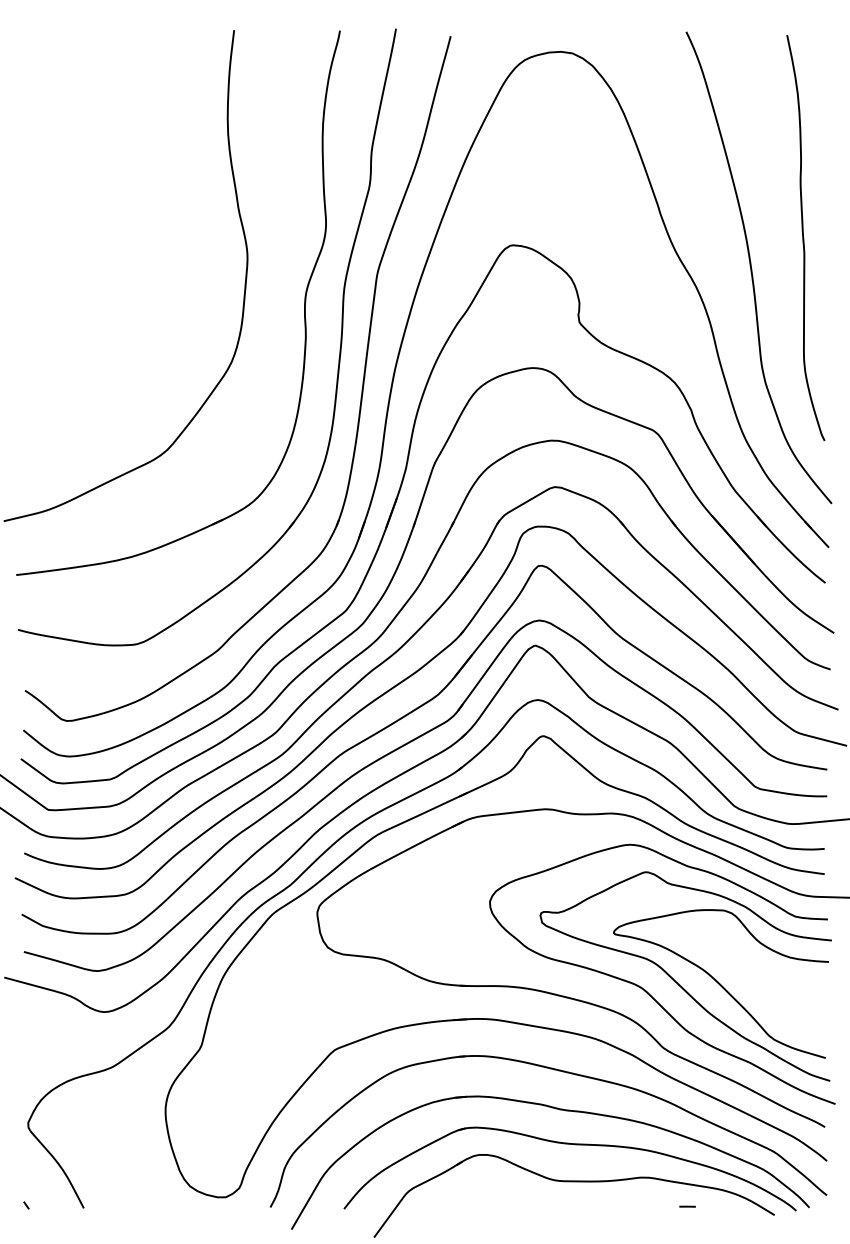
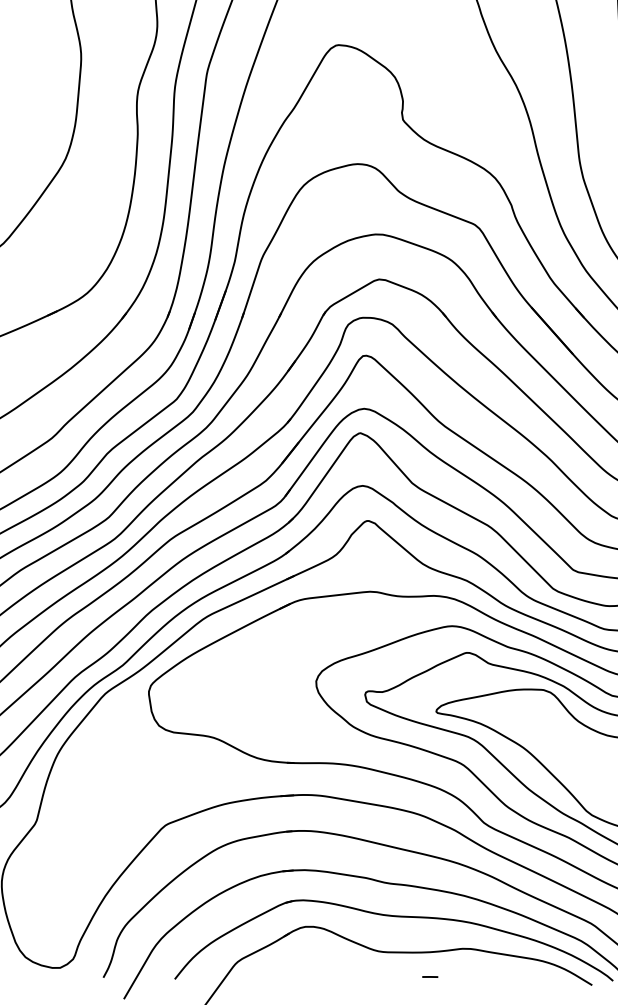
line: (687, 1206) -> (430, 976), moved

